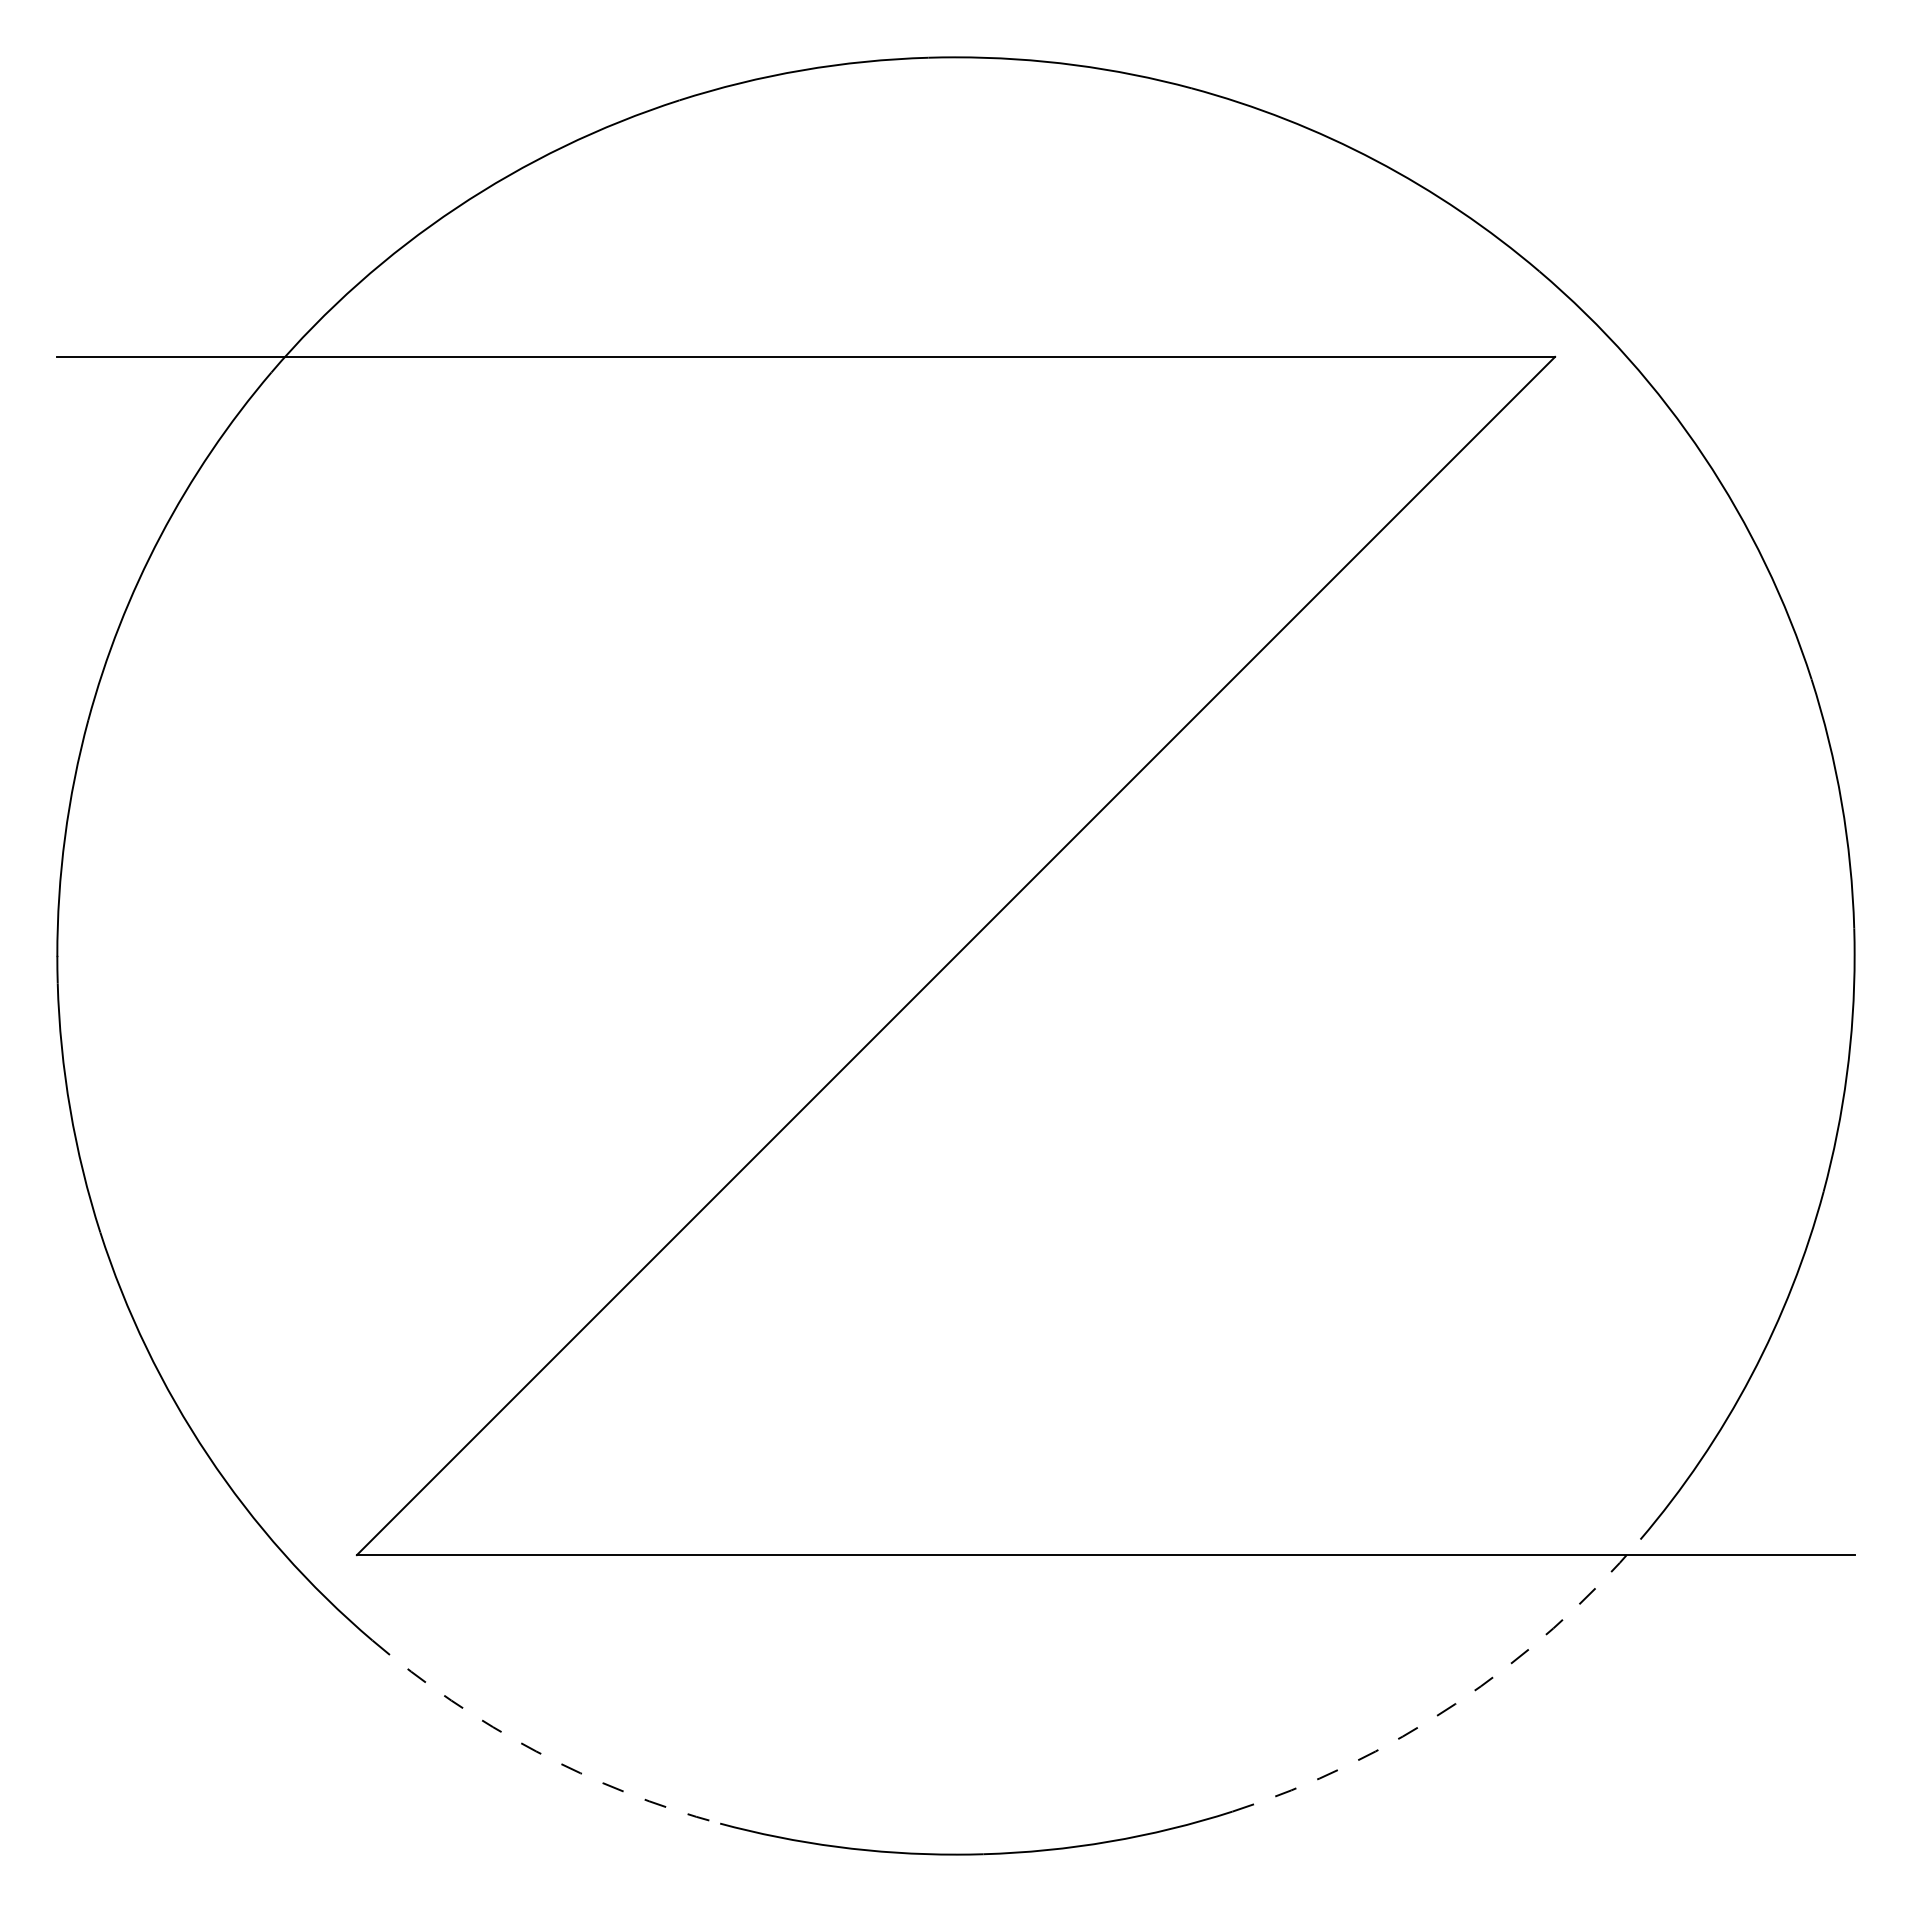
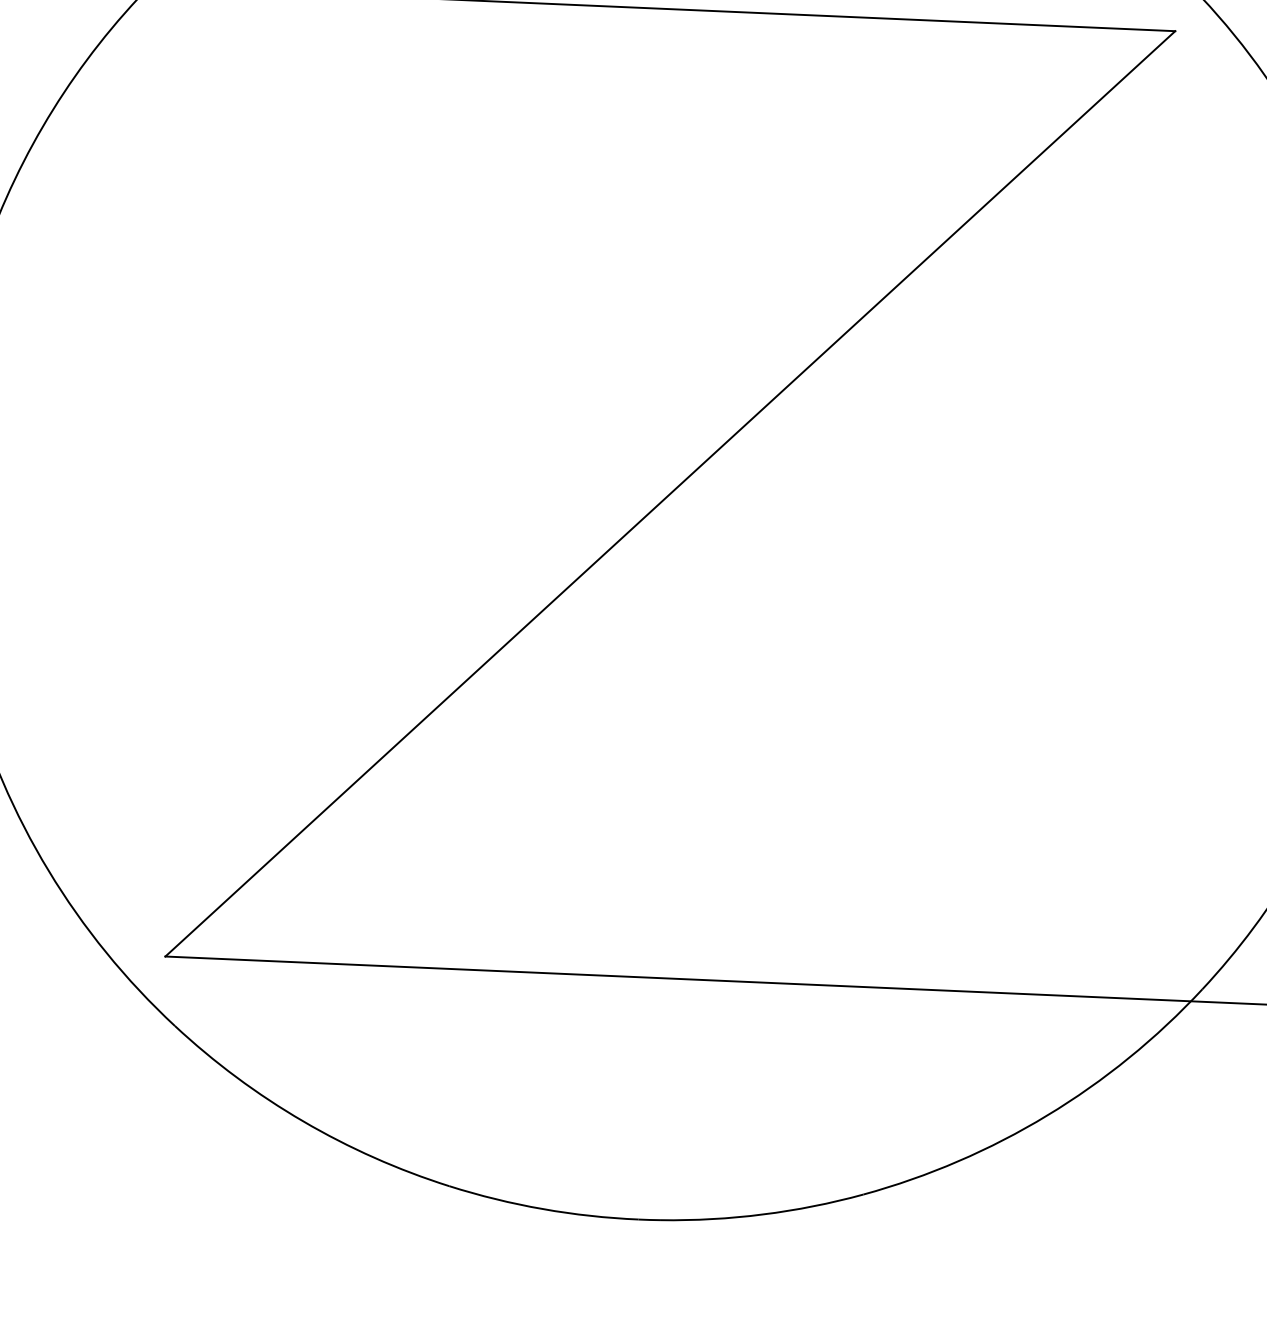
arc: (1455, 1703) -> (1047, 1115), dashed -> solid
arc: (536, 1751) -> (303, 1121), dashed -> solid

